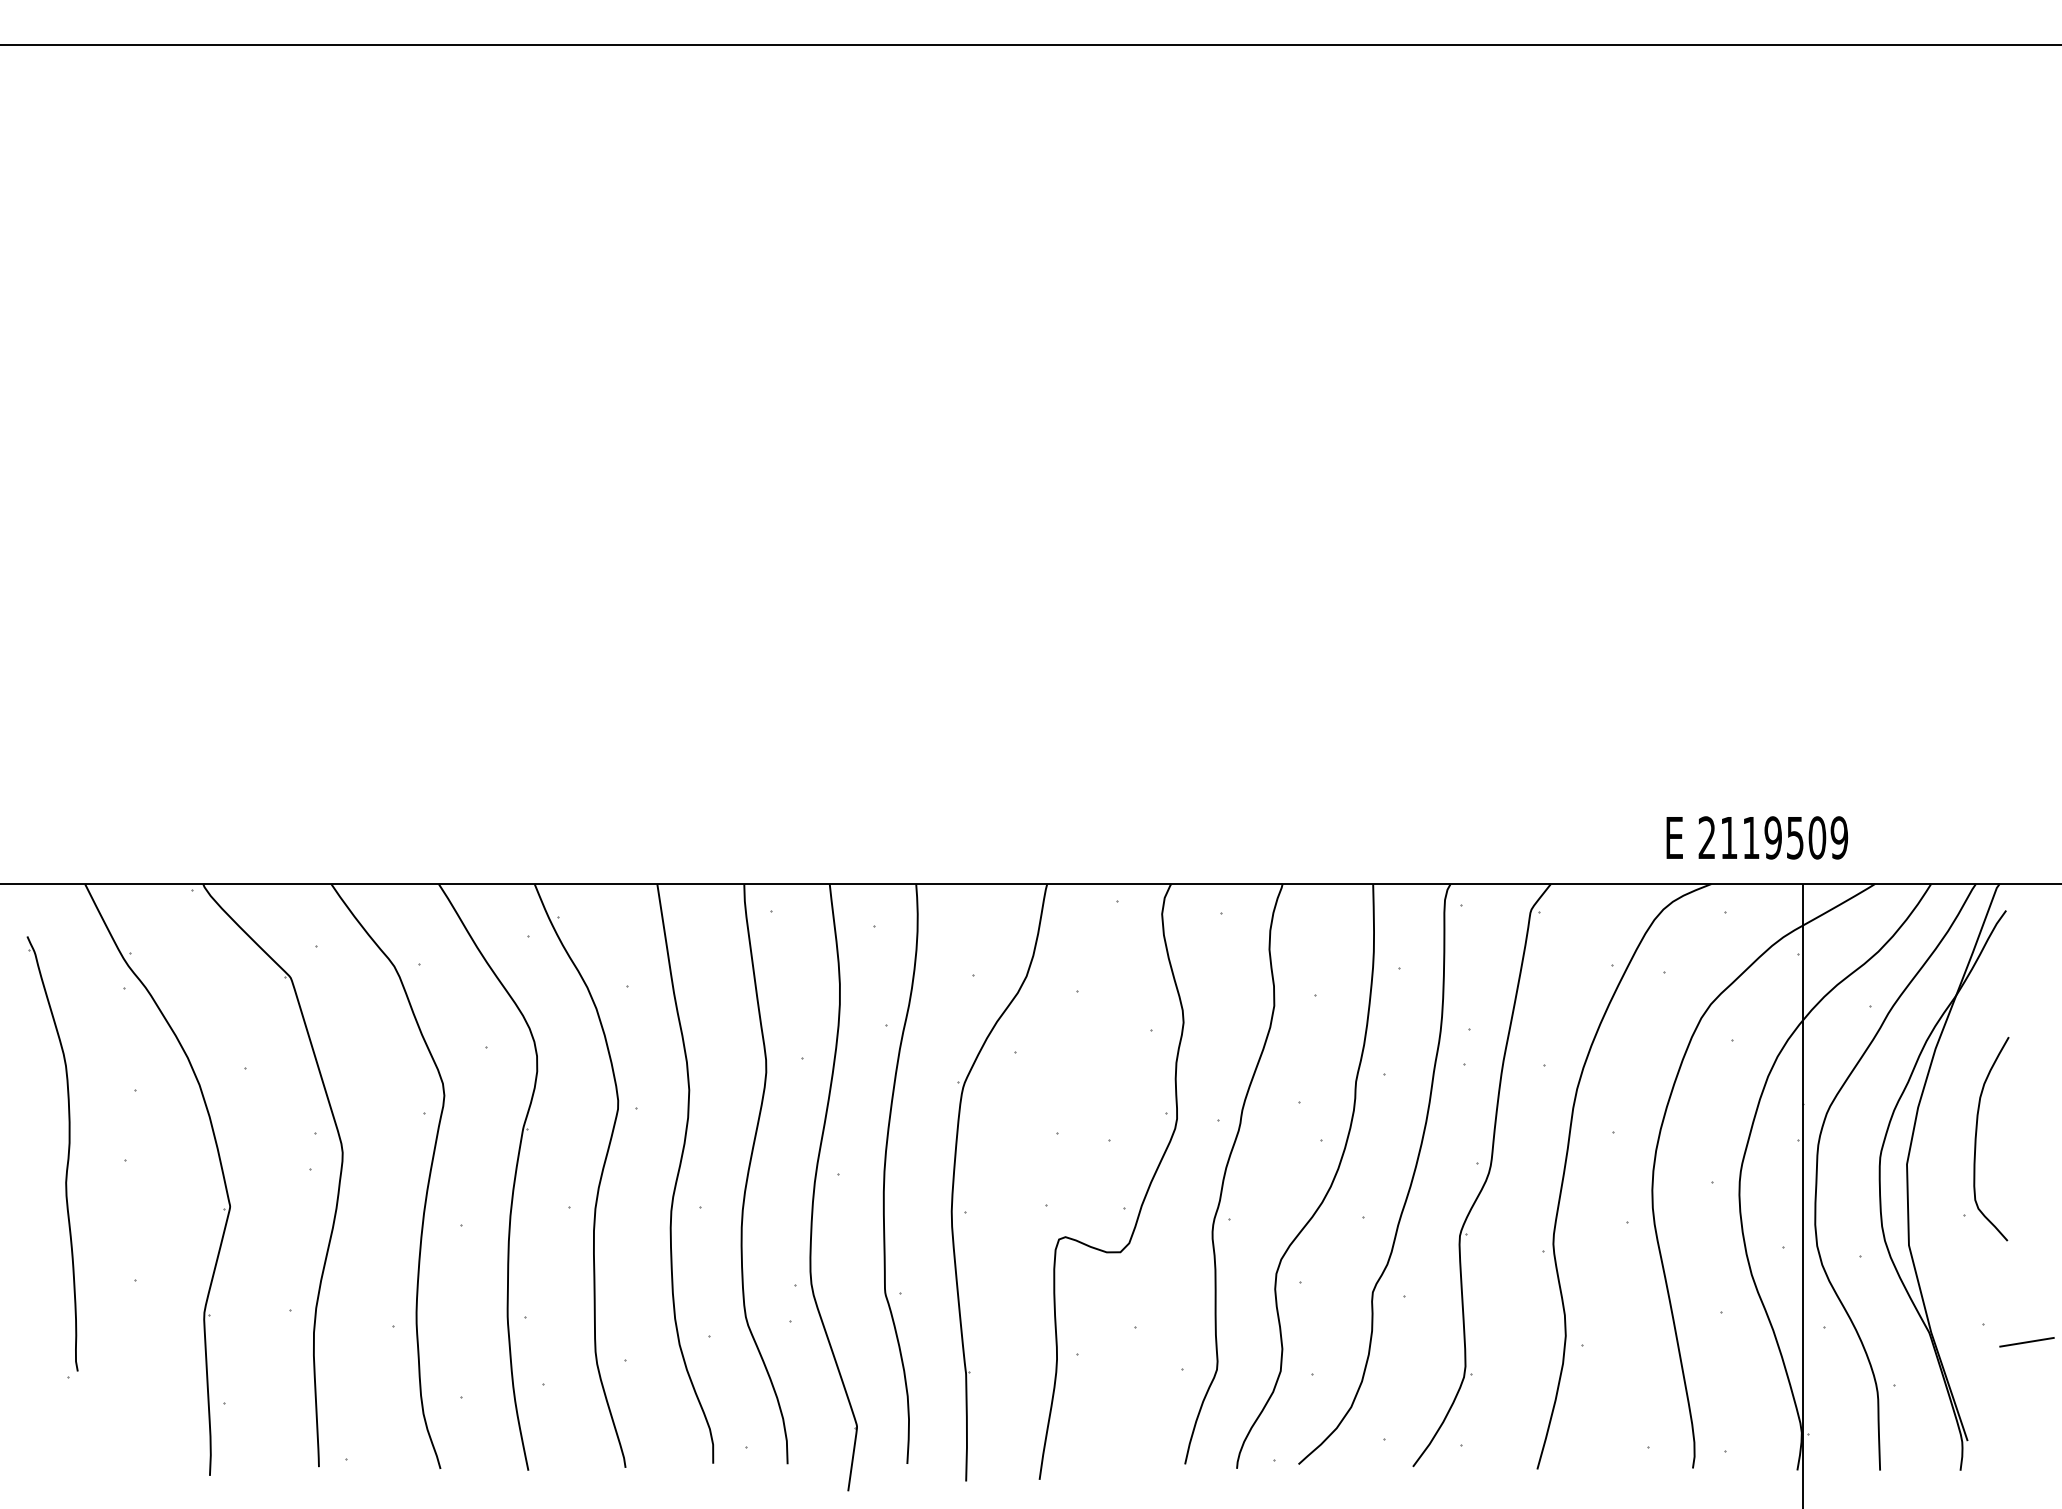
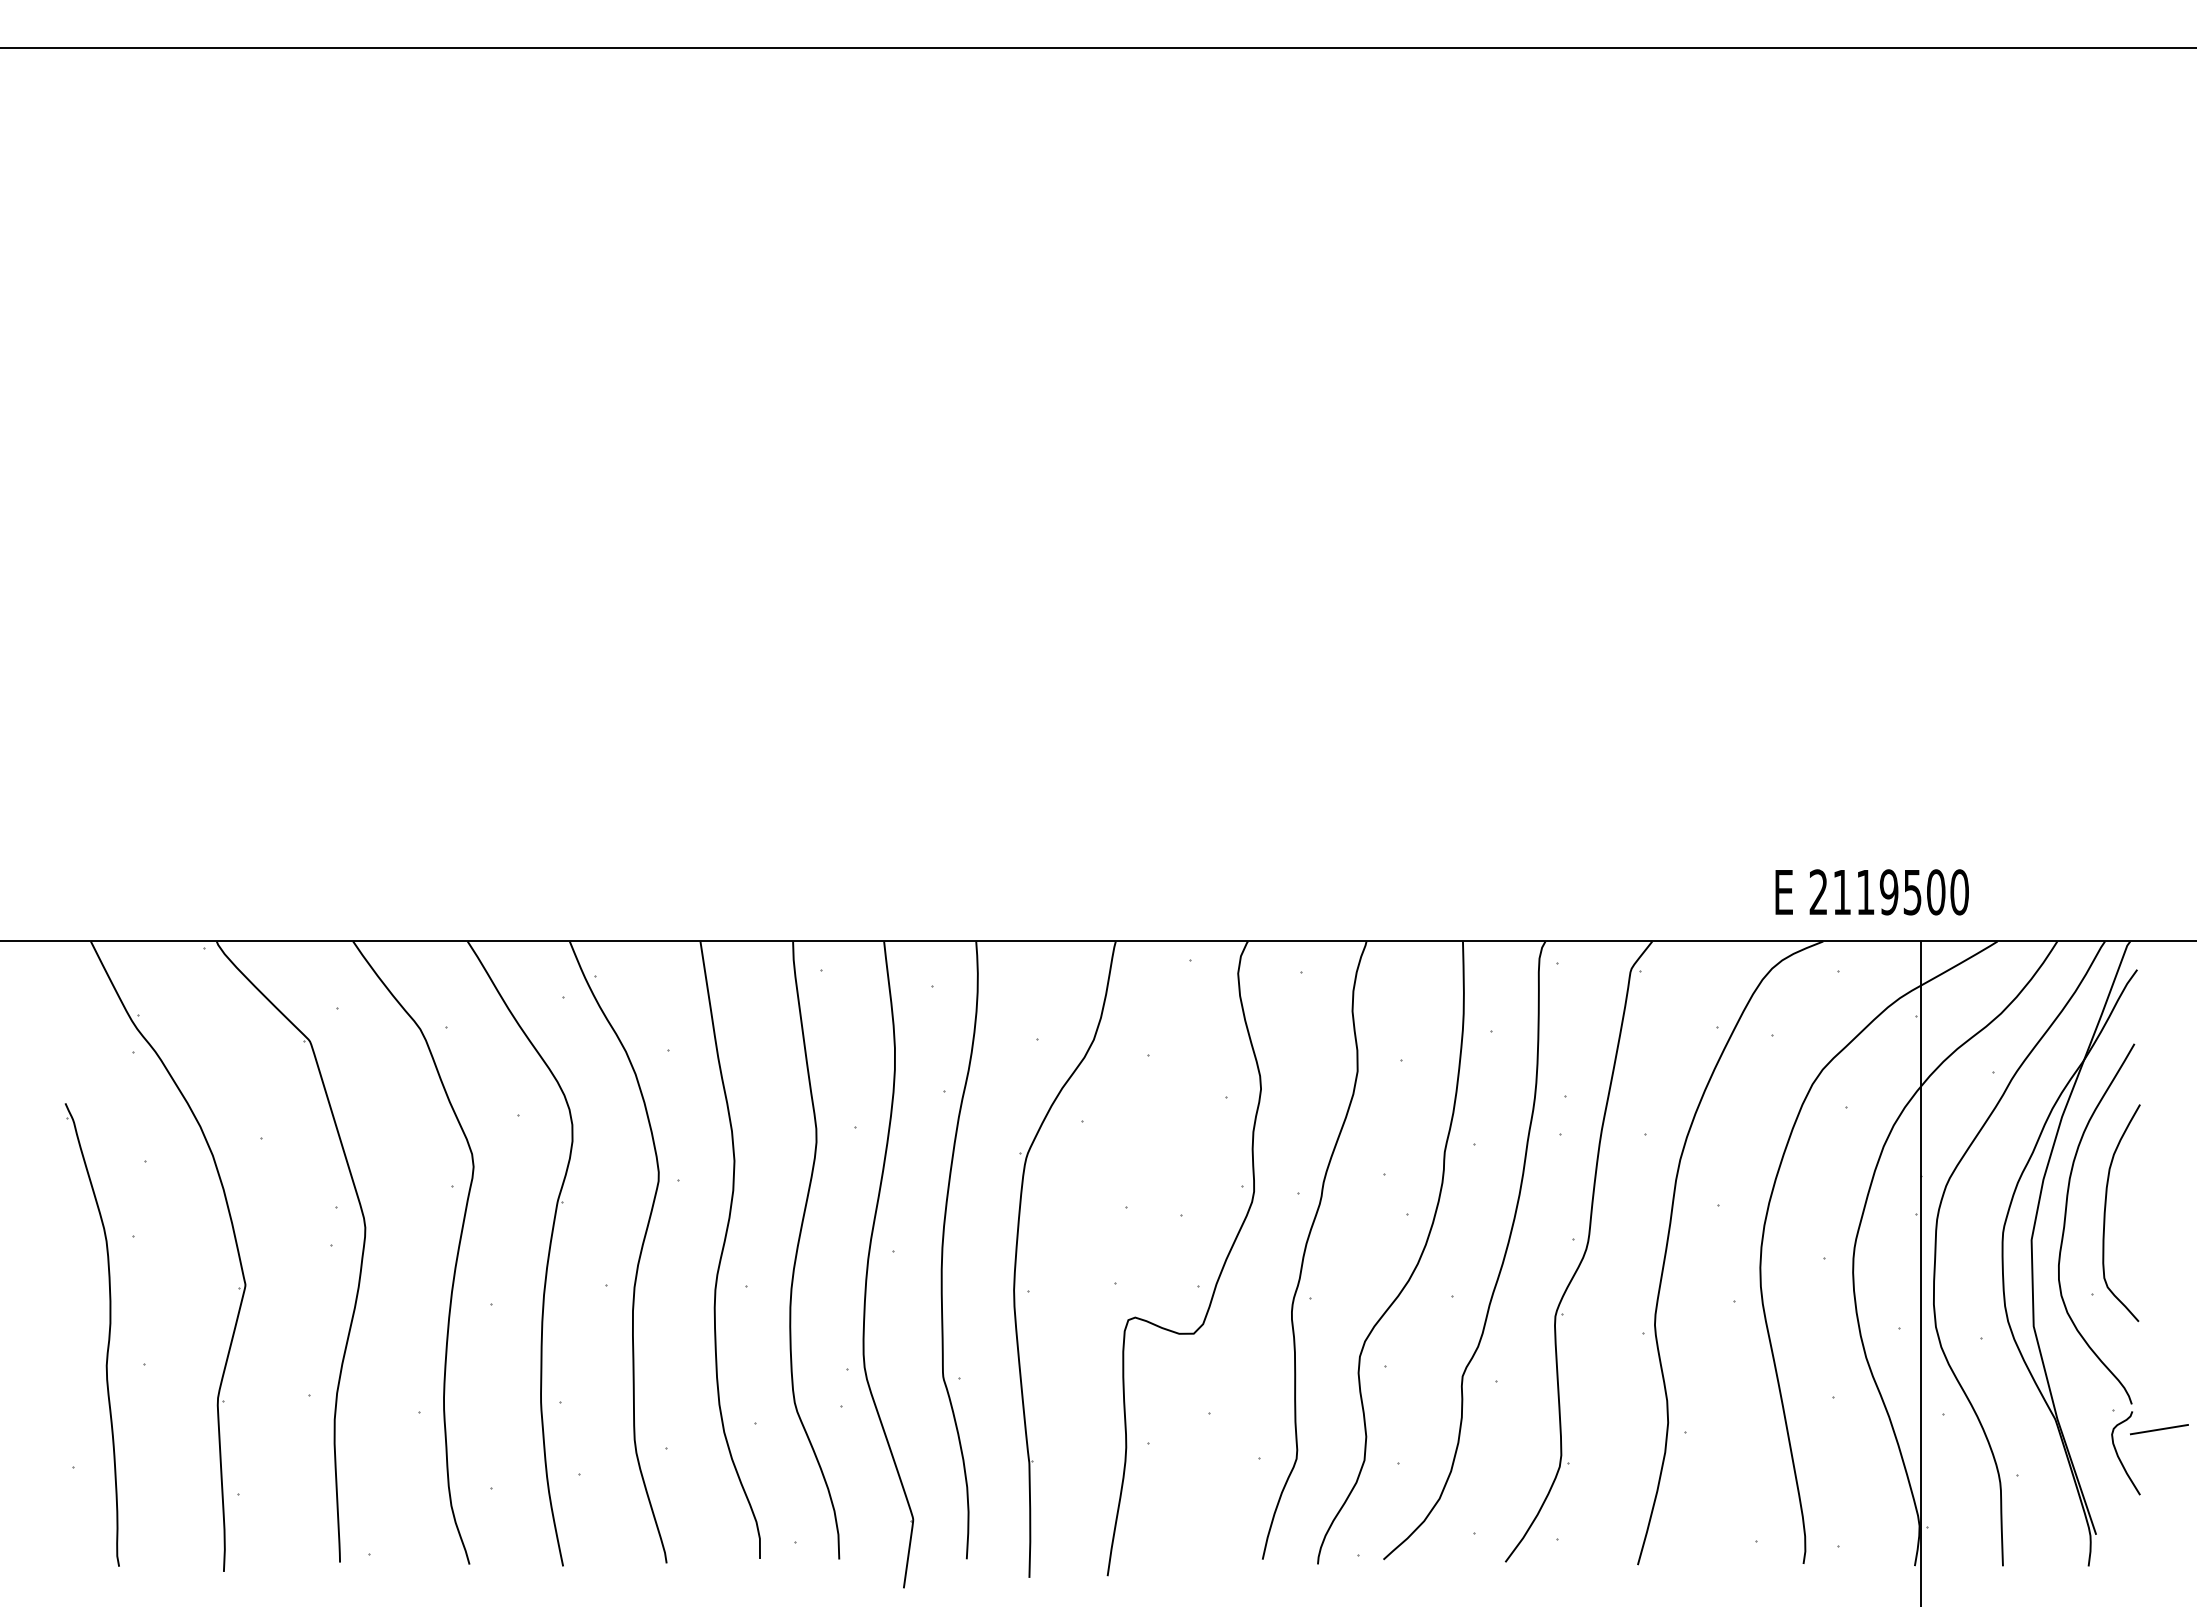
text: (1839, 838) -> (1959, 892), 2119509 -> 2119500
part: (67, 1153) -> (108, 1334), moved
part: (1934, 1185) -> (2060, 1262), added

